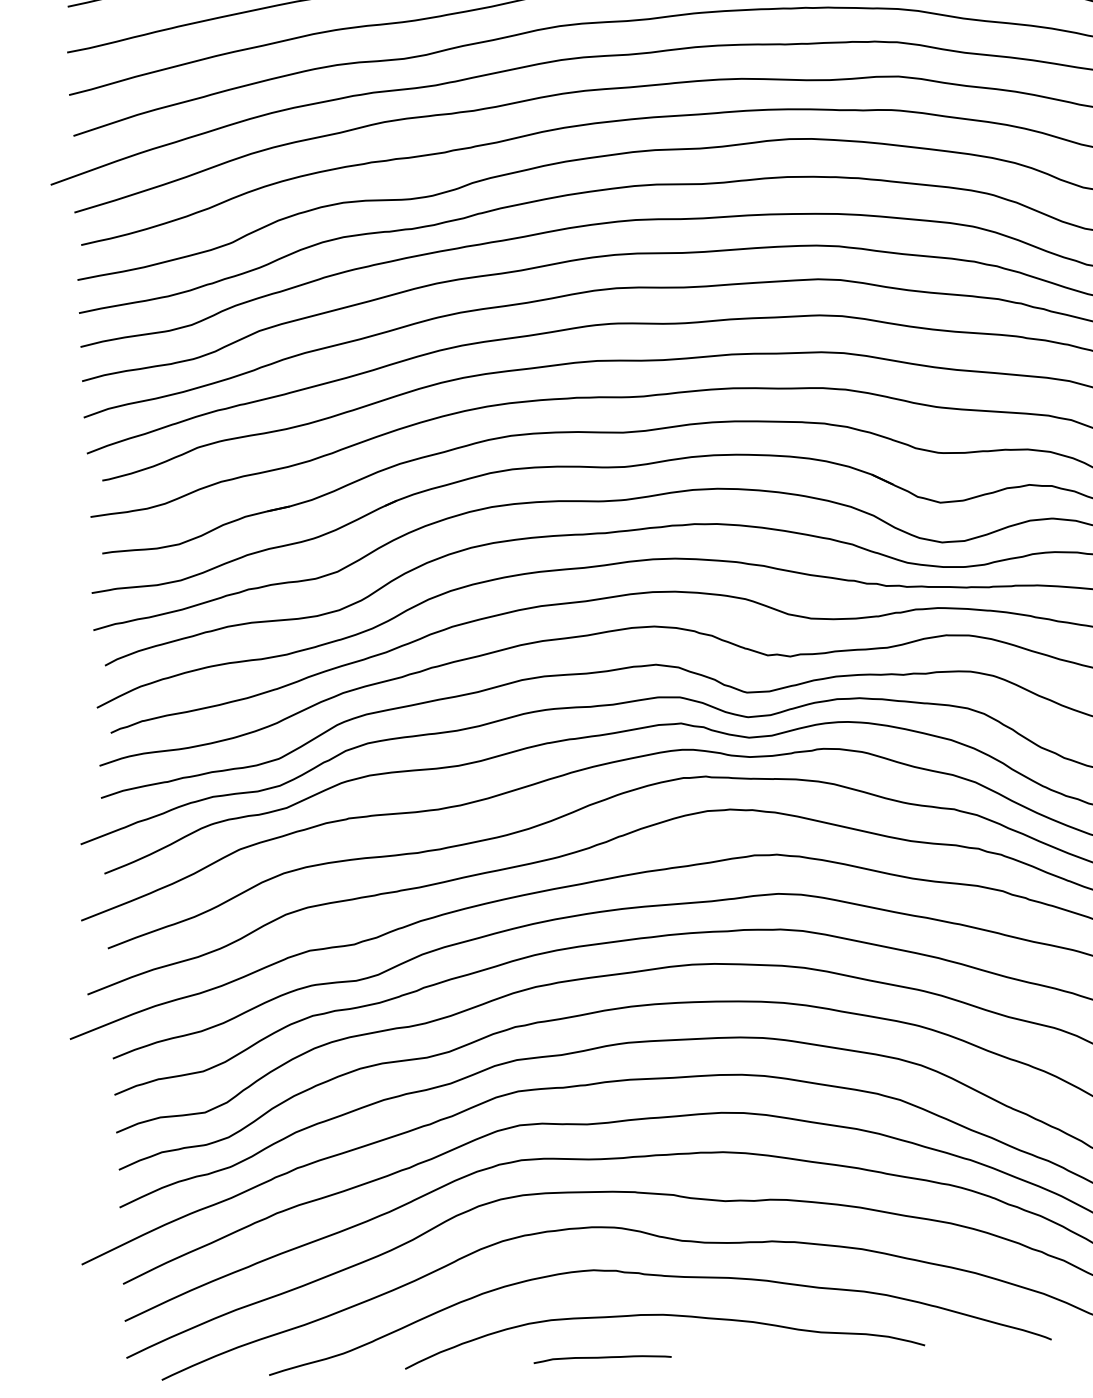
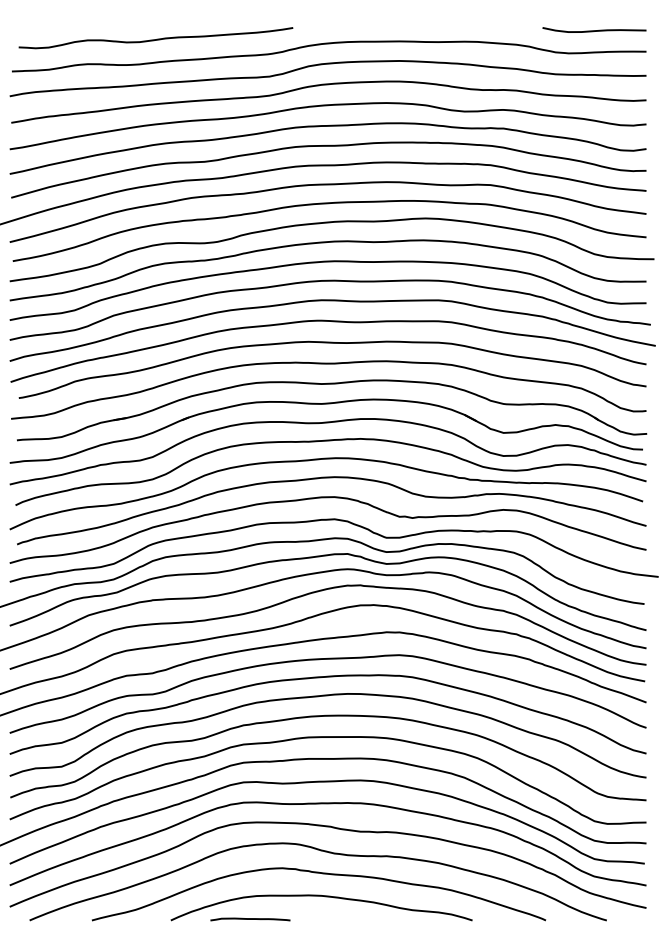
curve: (602, 1358) -> (250, 919), moved

